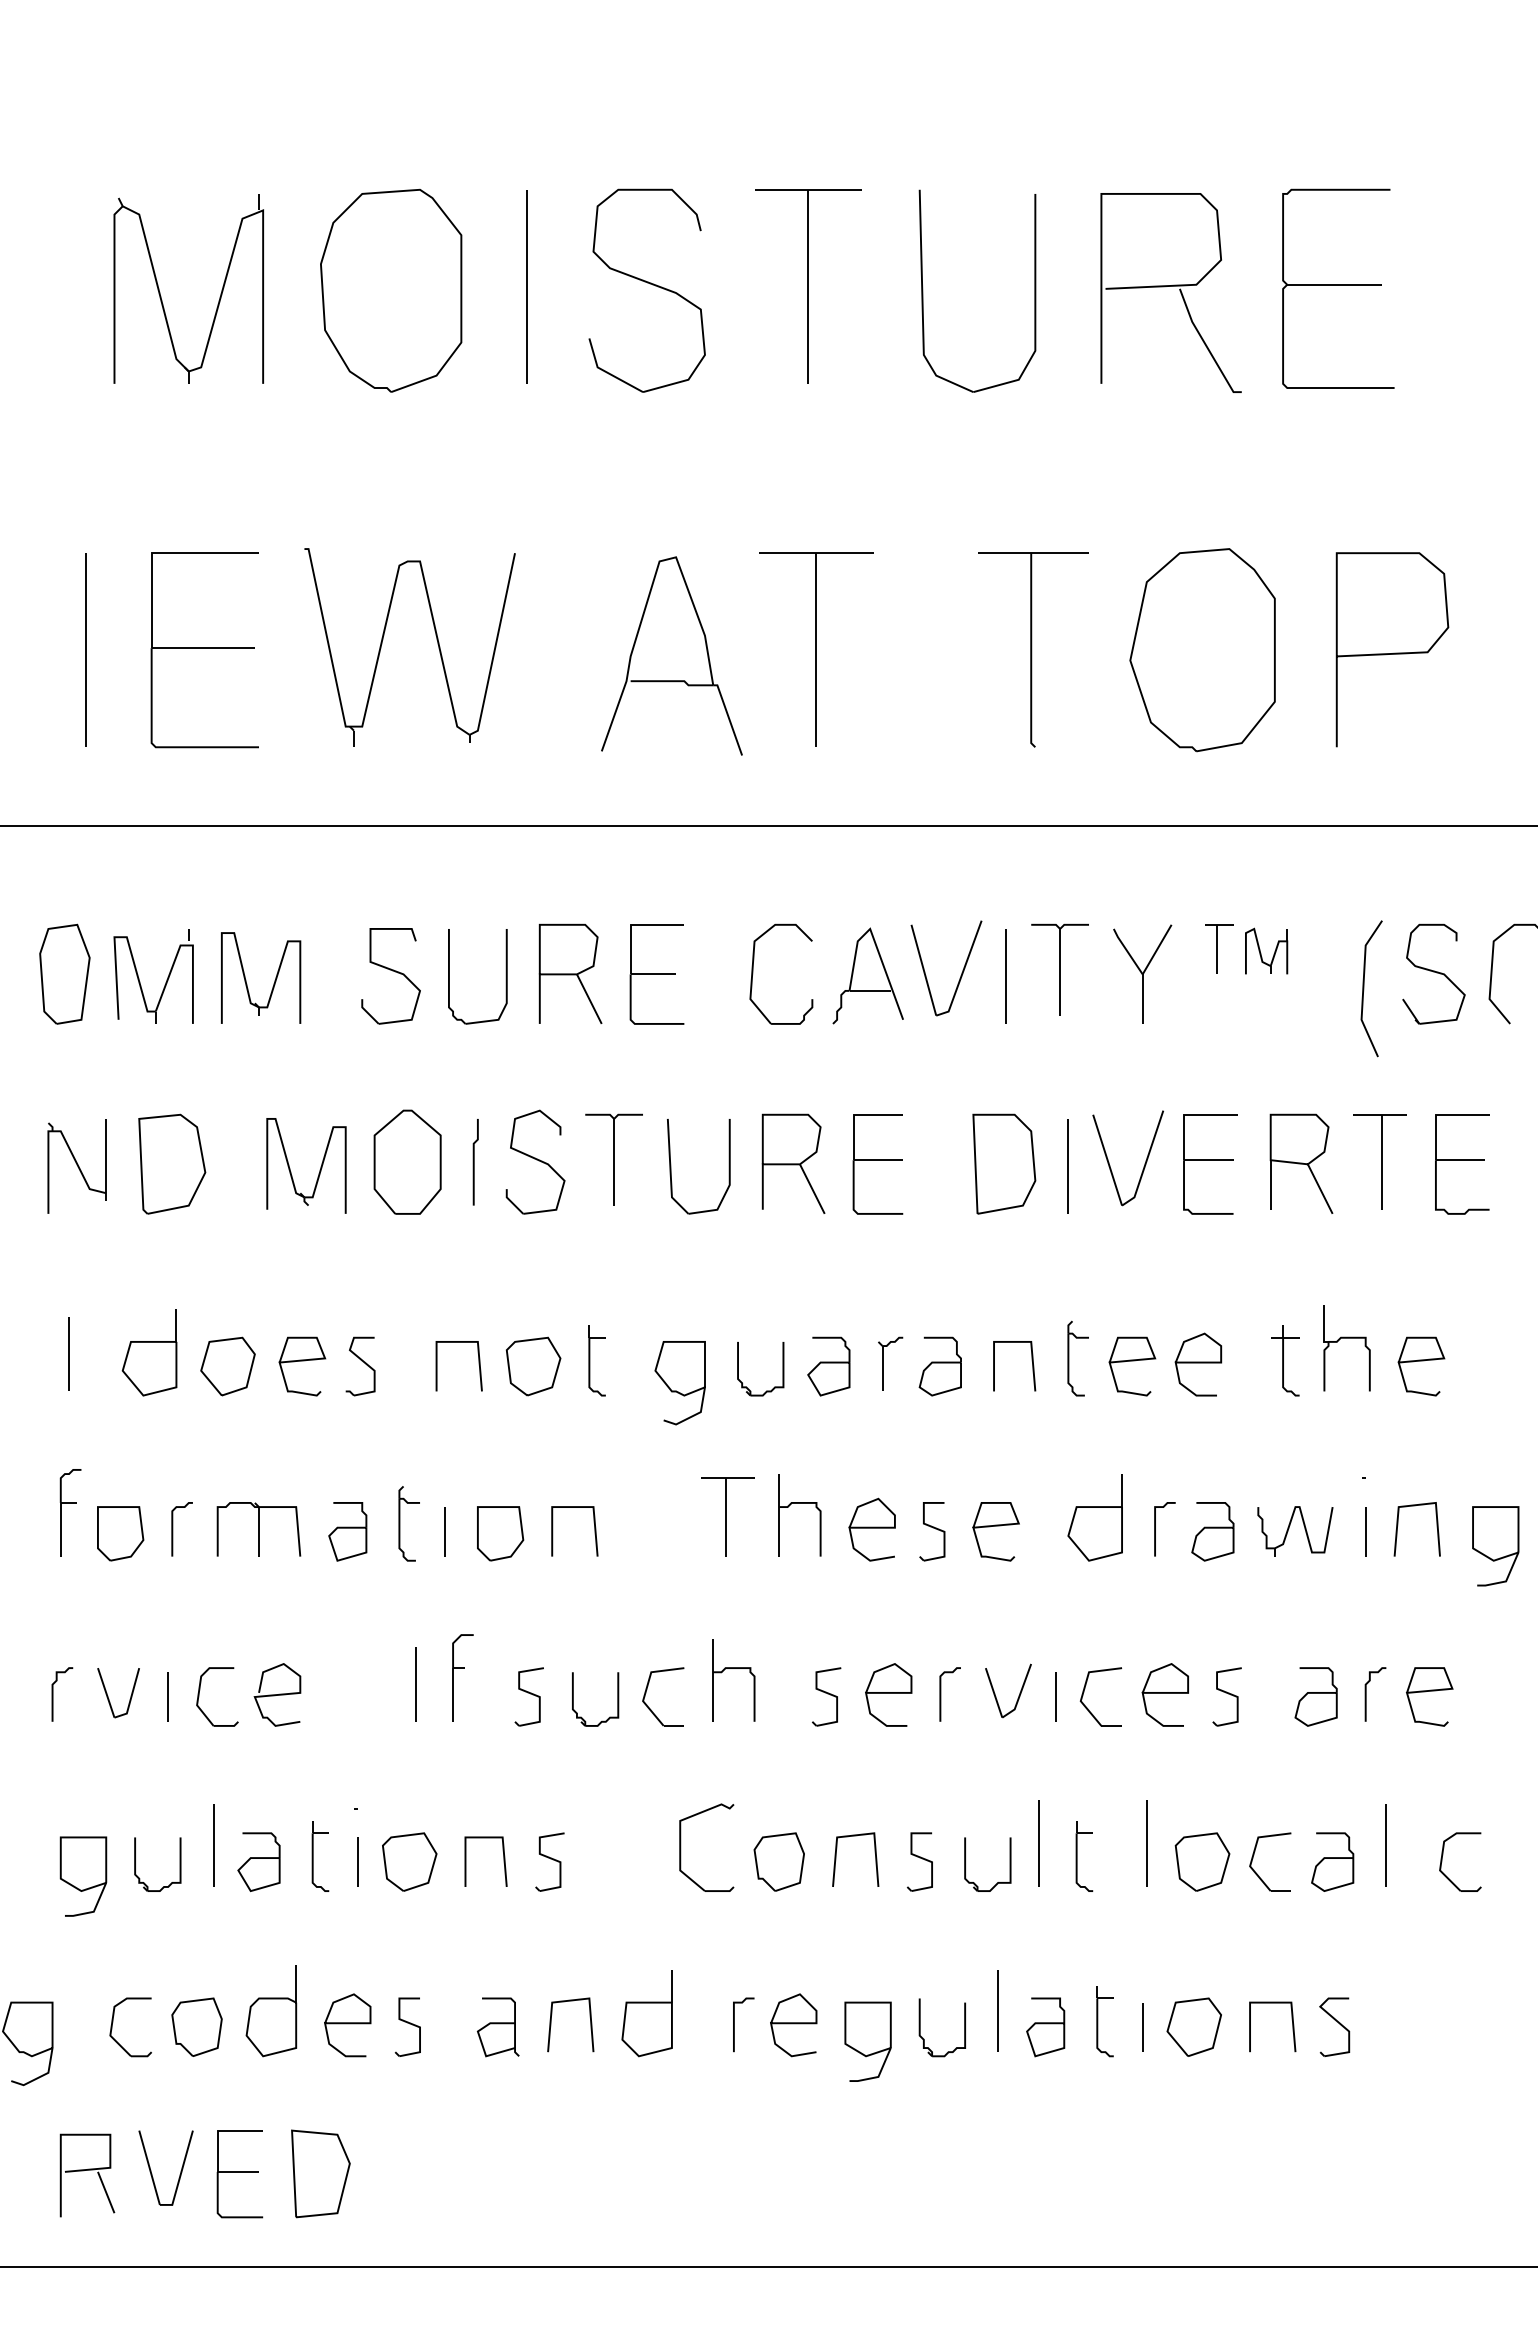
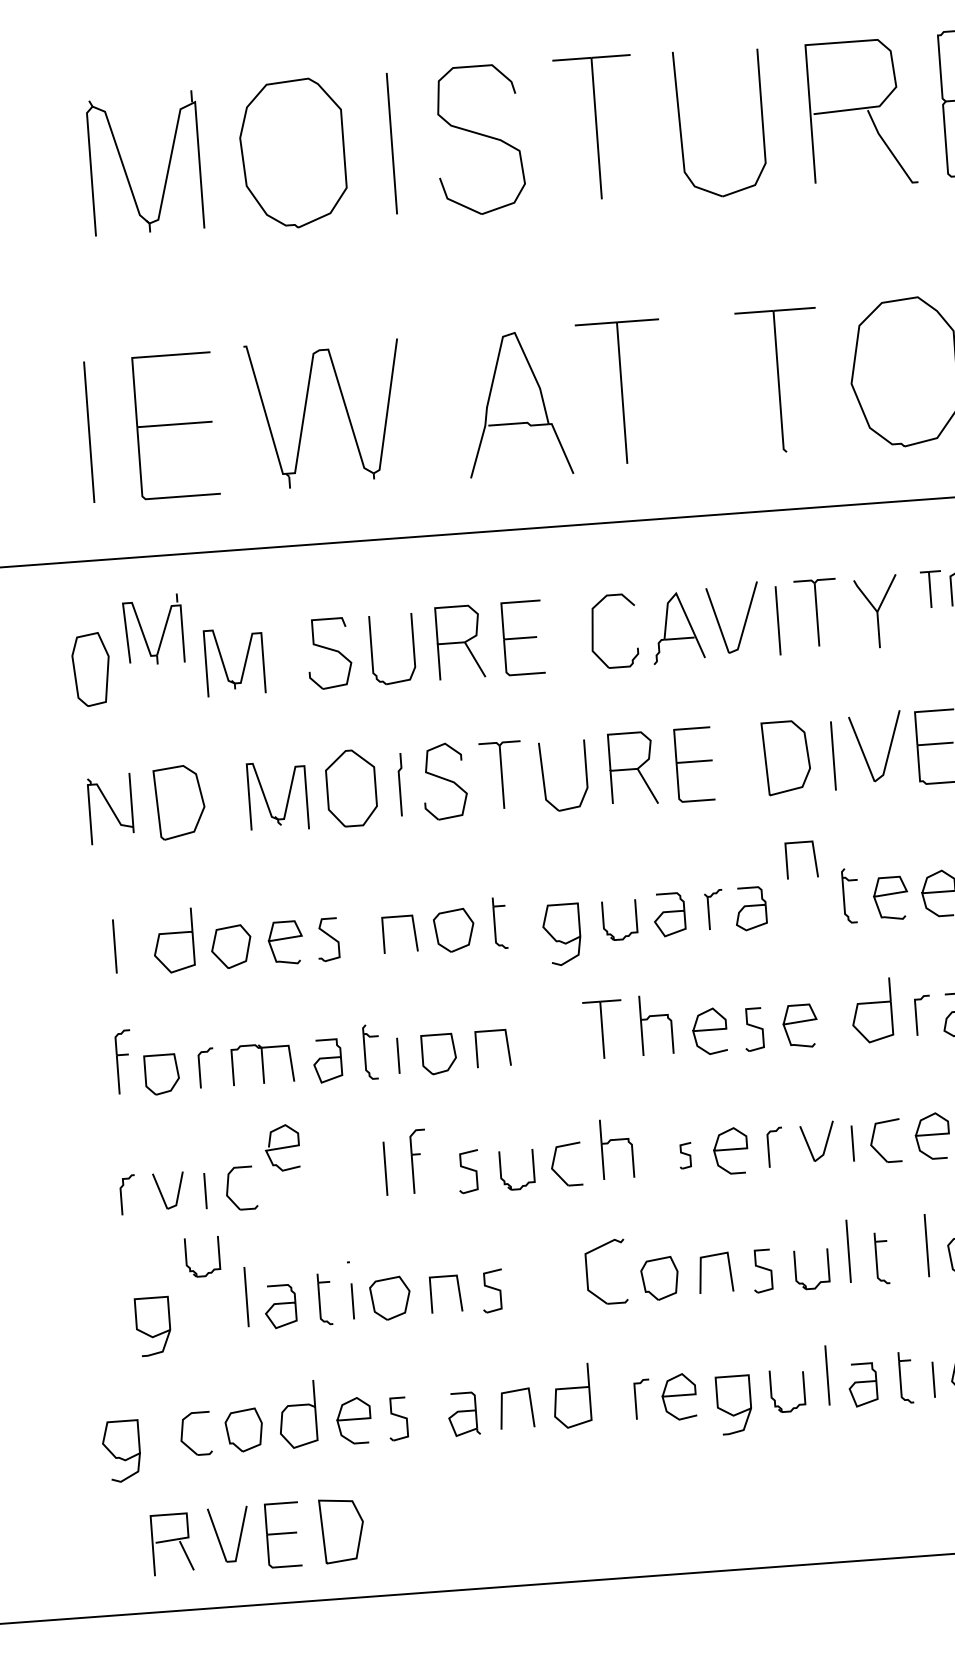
part: (166, 979) -> (163, 631), moved
line: (1032, 1366) -> (814, 859), moved
curve: (277, 1694) -> (282, 1147), moved
part: (826, 1696) -> (685, 1155), size x0.6
part: (135, 1864) -> (186, 1258), moved

